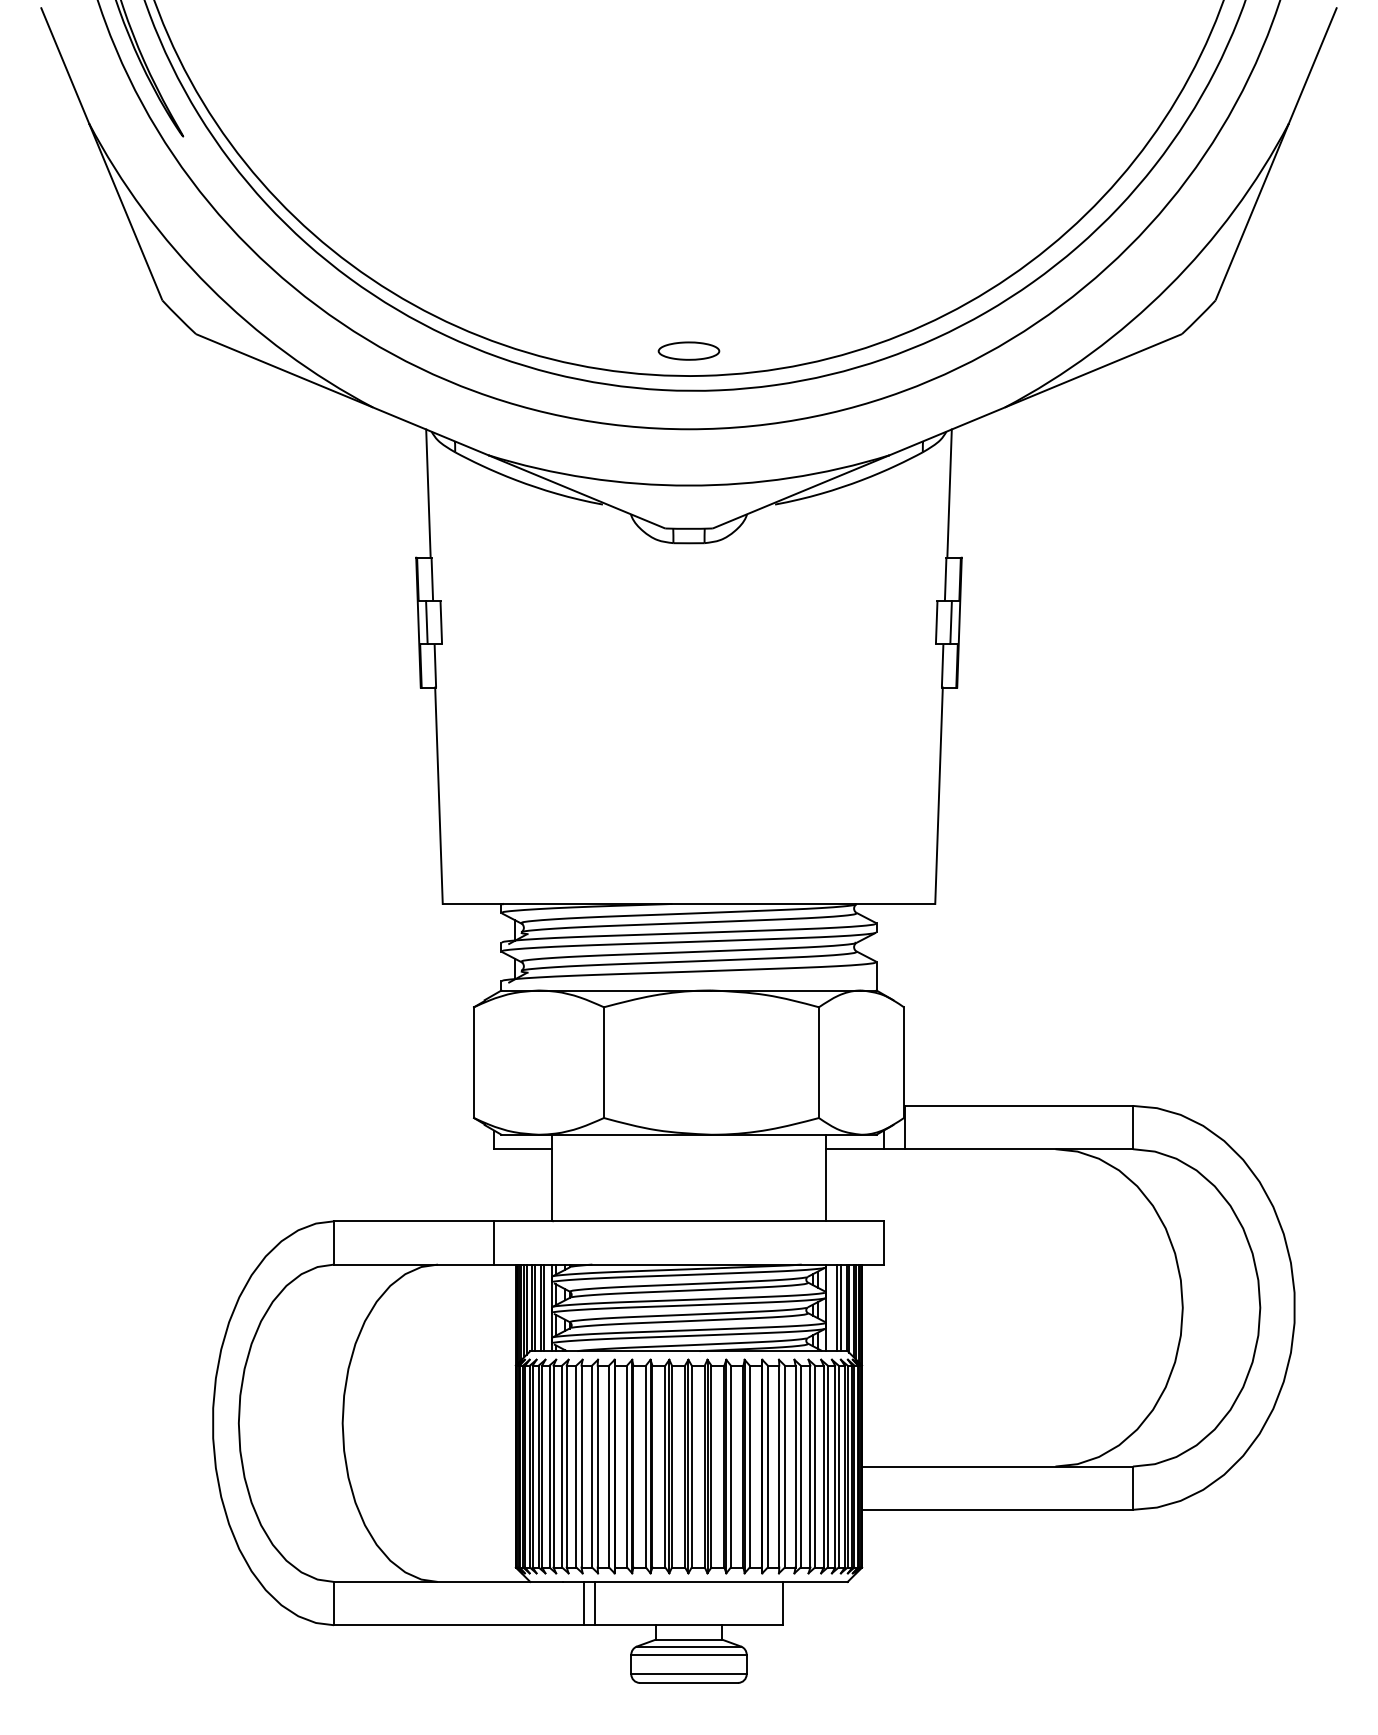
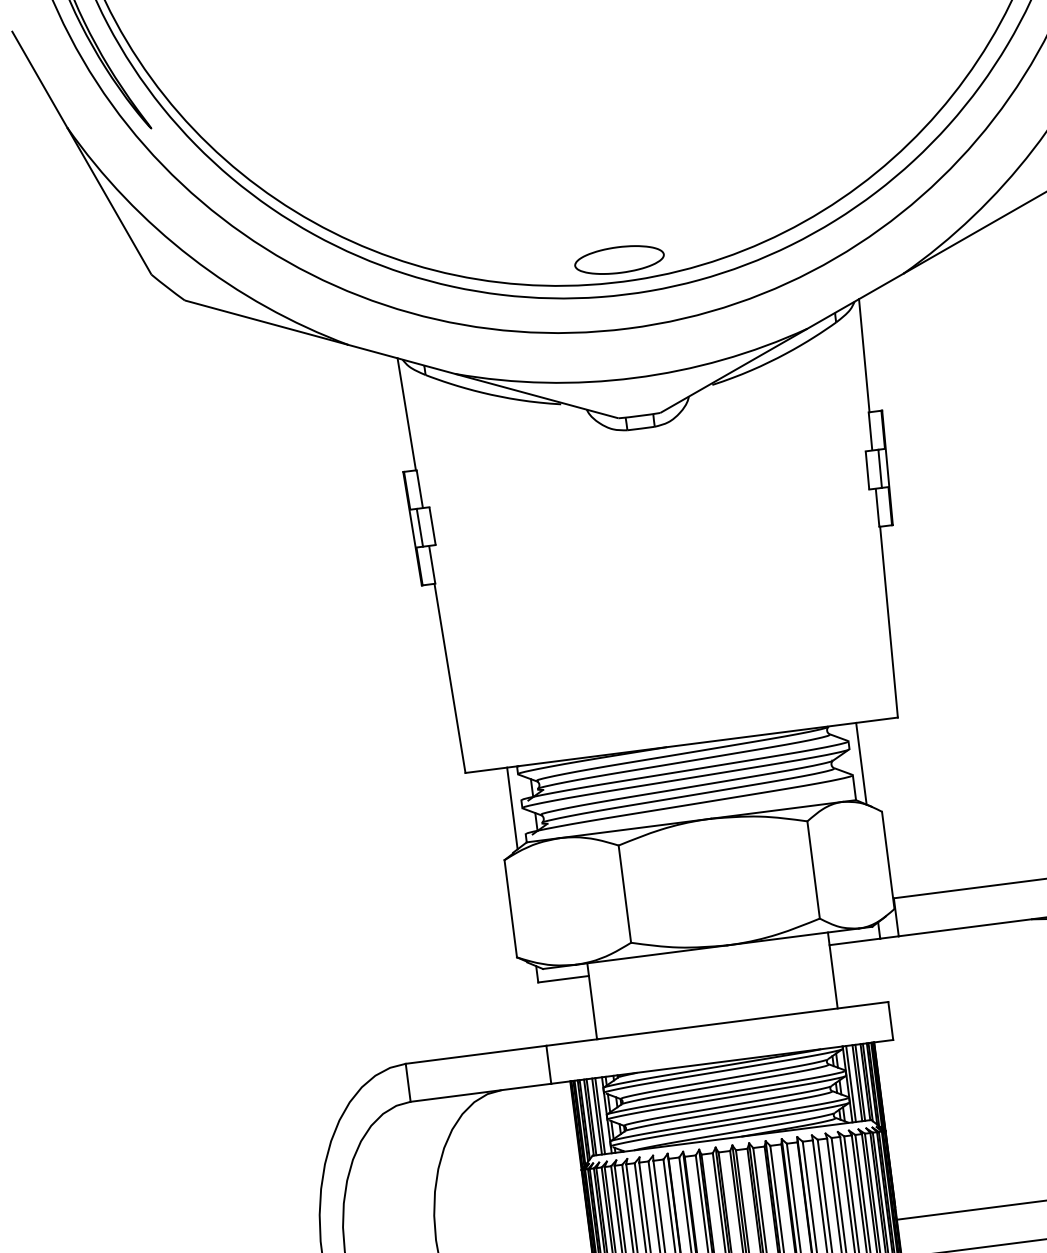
part: (688, 350) -> (618, 259), size x1.67
line: (490, 950) -> (512, 808), added
line: (887, 950) -> (861, 763), added
line: (830, 1307) -> (851, 1083), added

